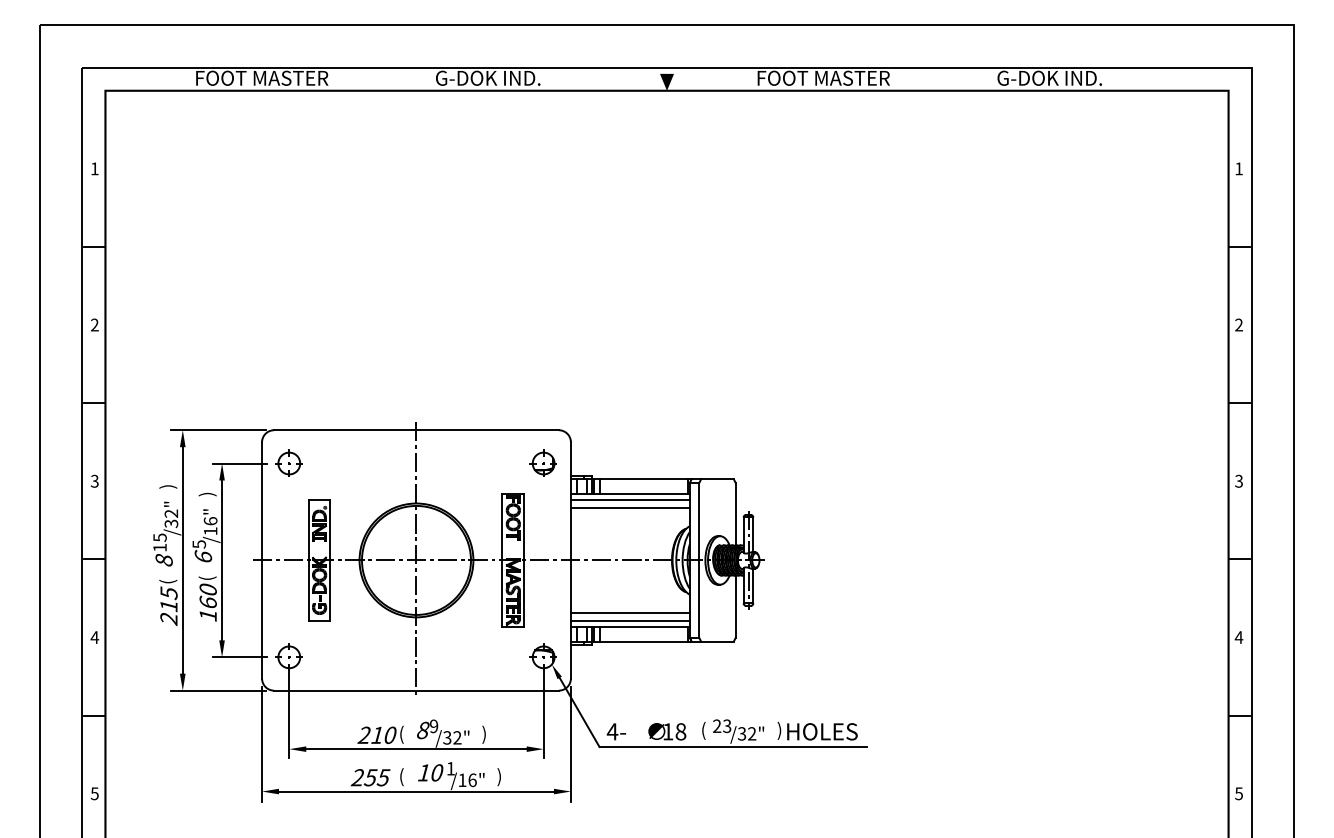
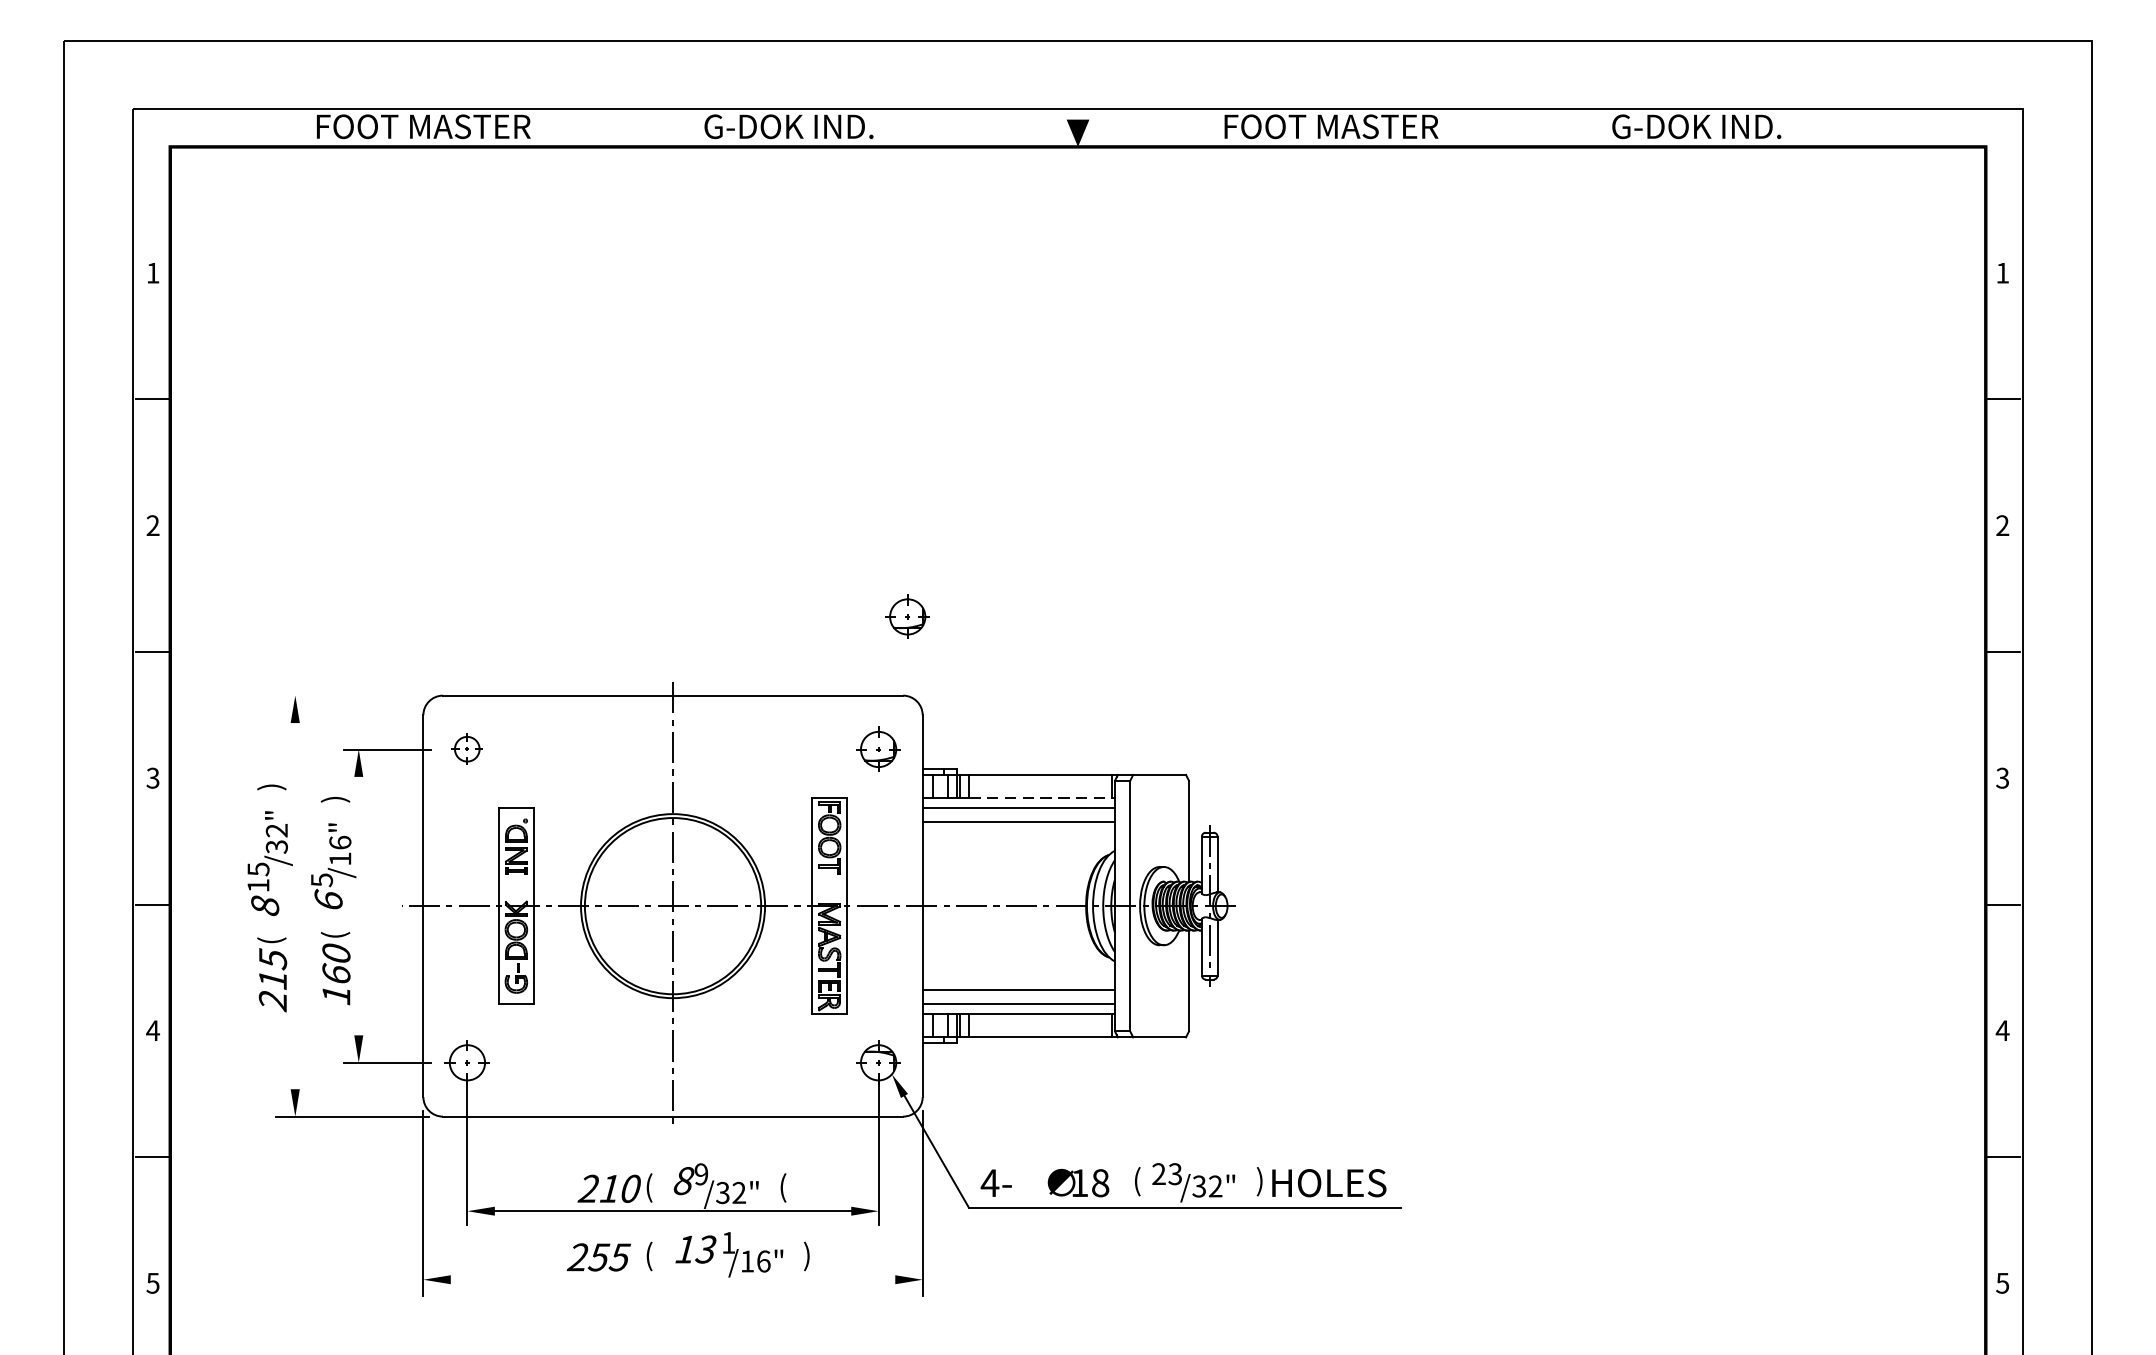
part: (560, 380) -> (905, 615), added
line: (217, 430) -> (351, 696), removed
part: (288, 462) -> (466, 747), size x0.7
line: (644, 493) -> (1041, 797), solid -> dashed
line: (182, 560) -> (294, 906), removed
line: (222, 560) -> (359, 906), removed
text: (484, 734) -> (782, 1187), ) -> (
text: (436, 772) -> (705, 1248), 10 -> 13
line: (416, 791) -> (673, 1279), removed

